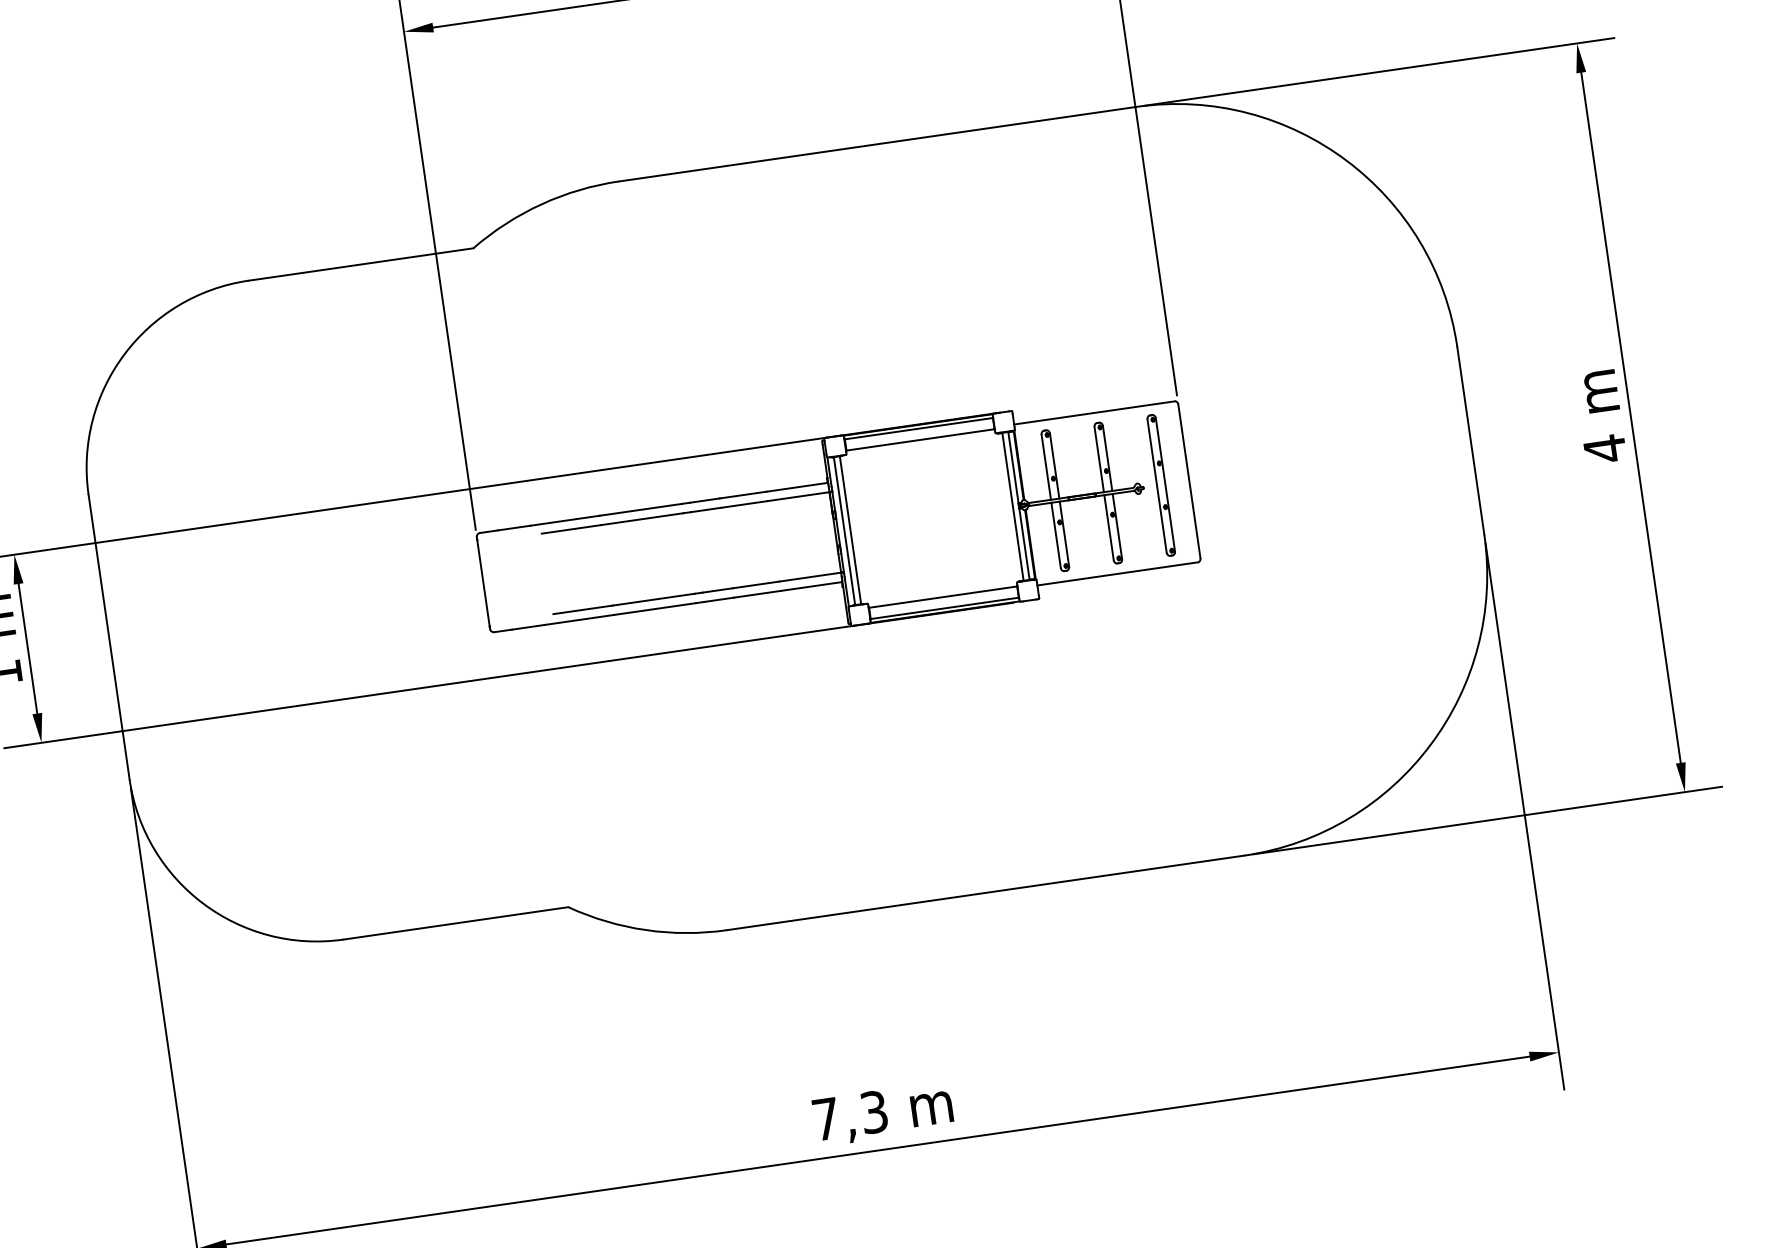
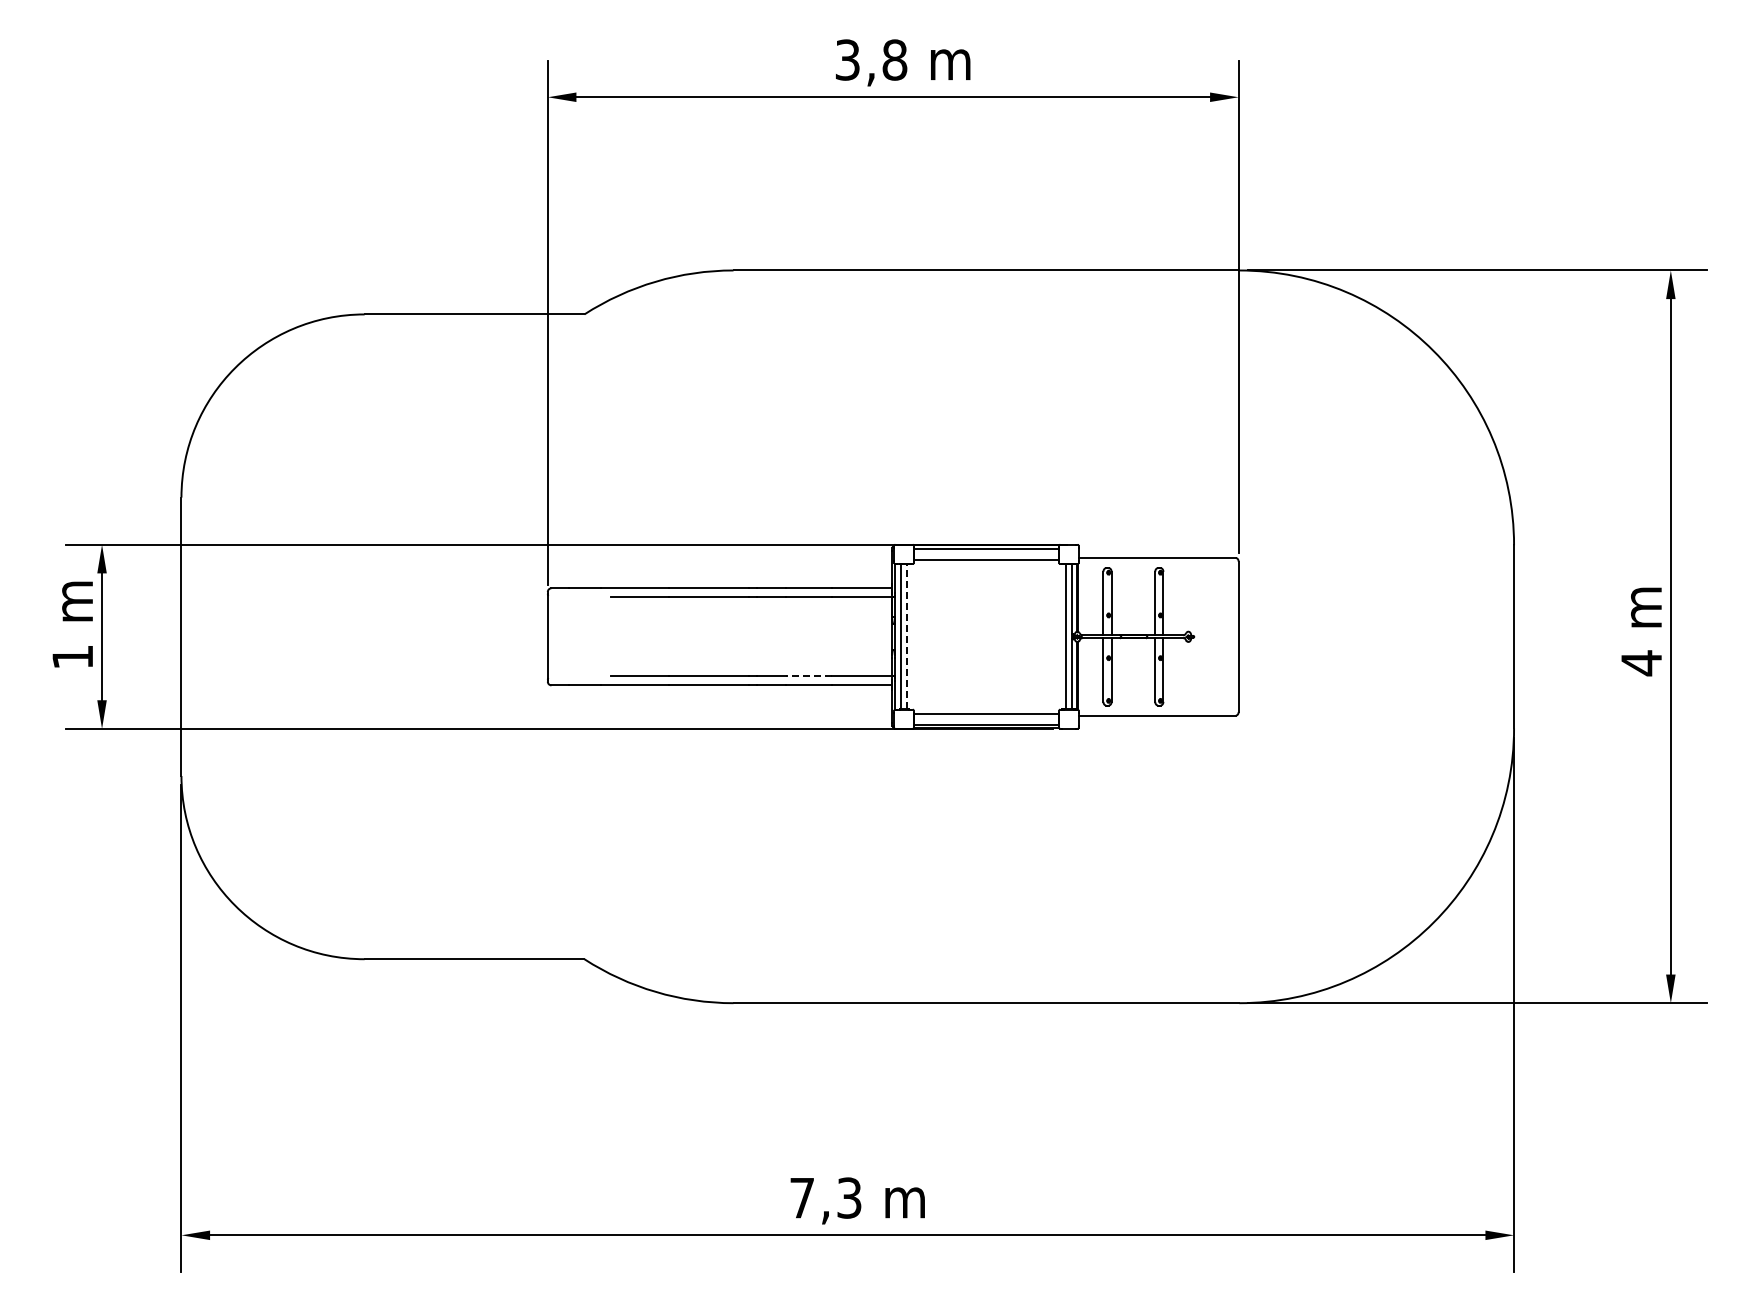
part: (1161, 485) -> (1211, 636), removed
line: (850, 529) -> (907, 636), solid -> dashed
line: (755, 585) -> (808, 676), solid -> dashed

